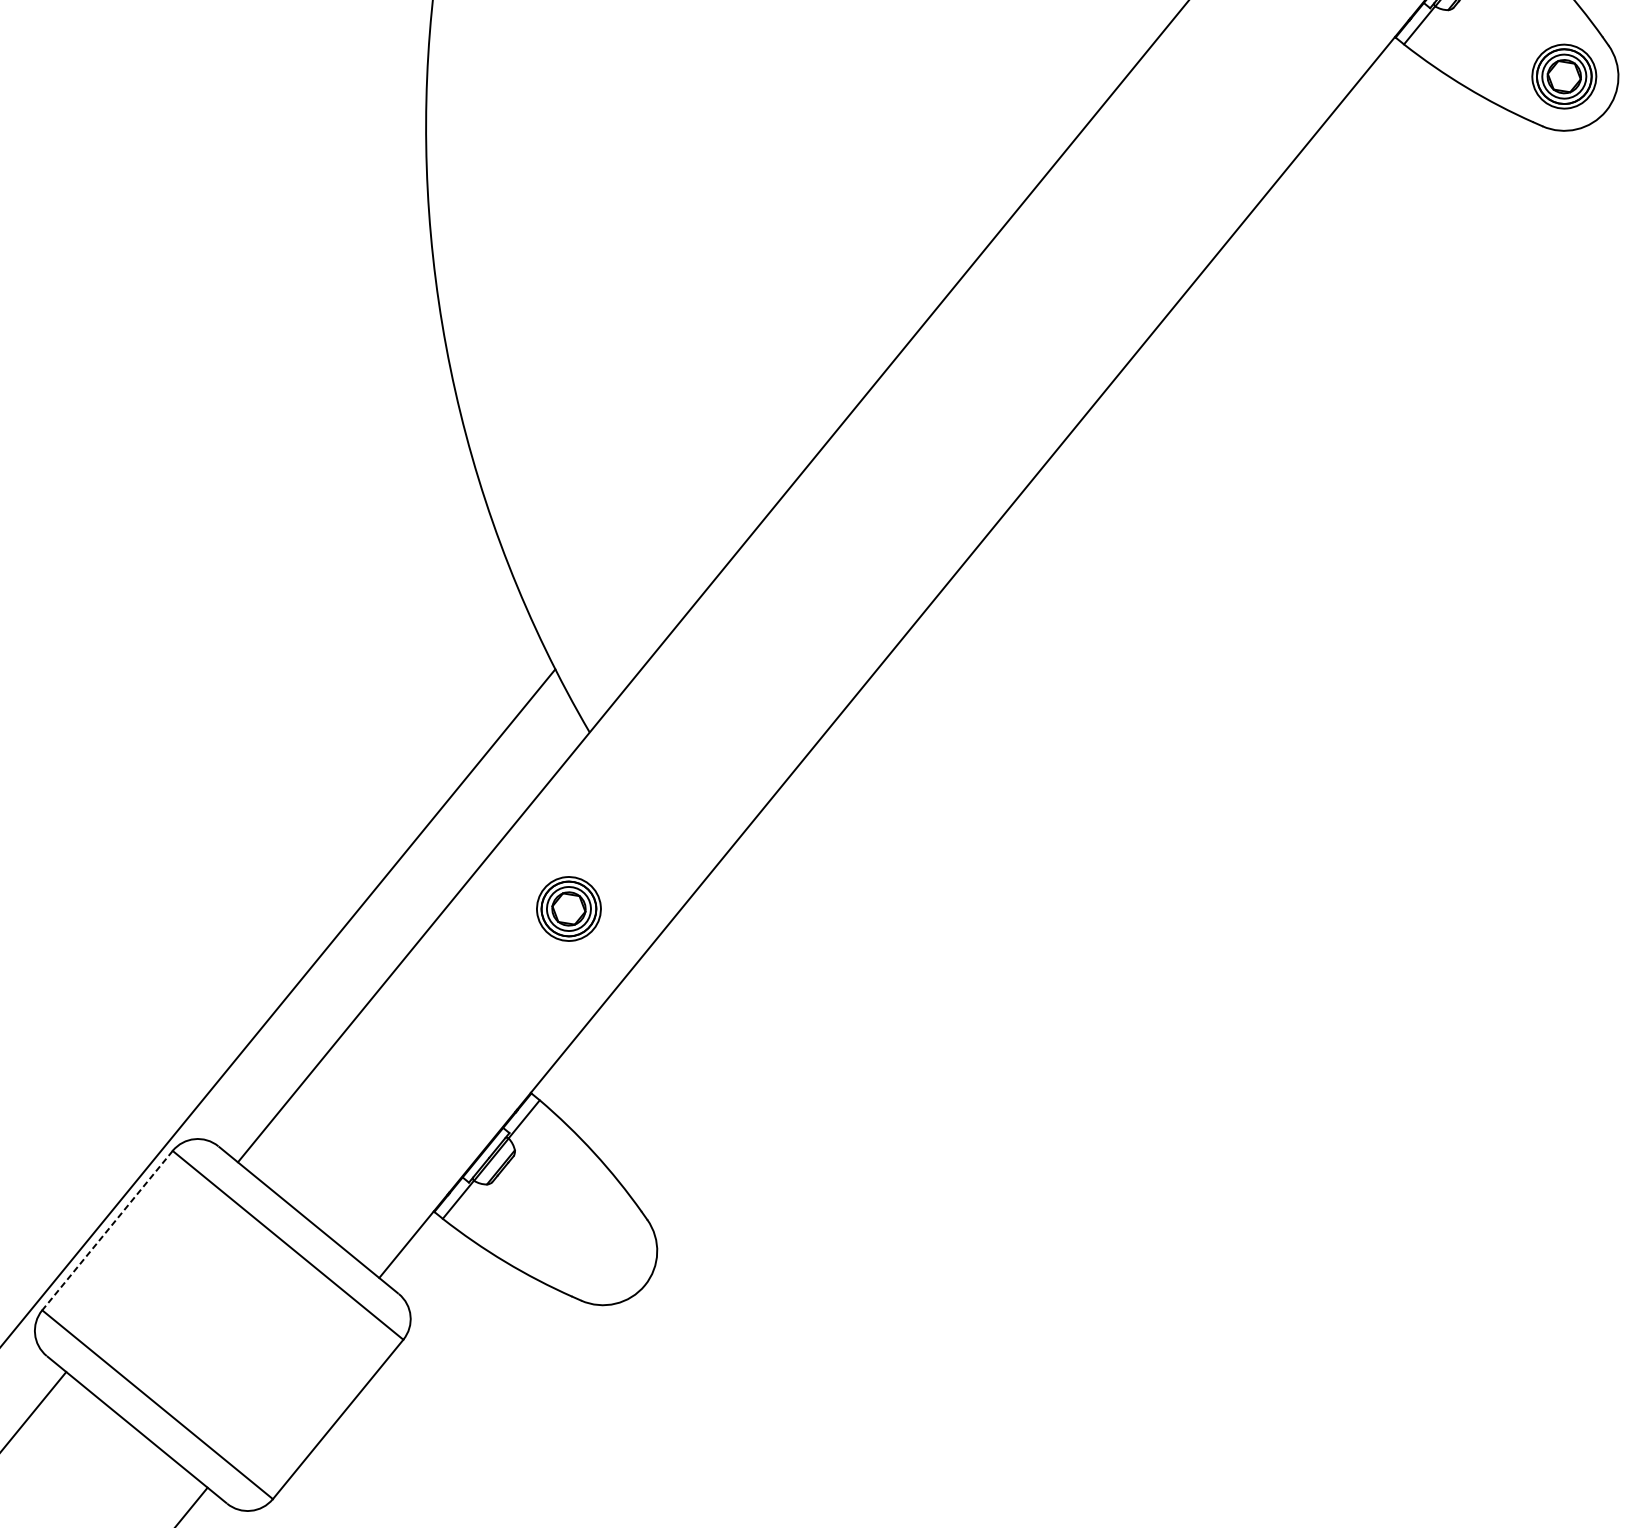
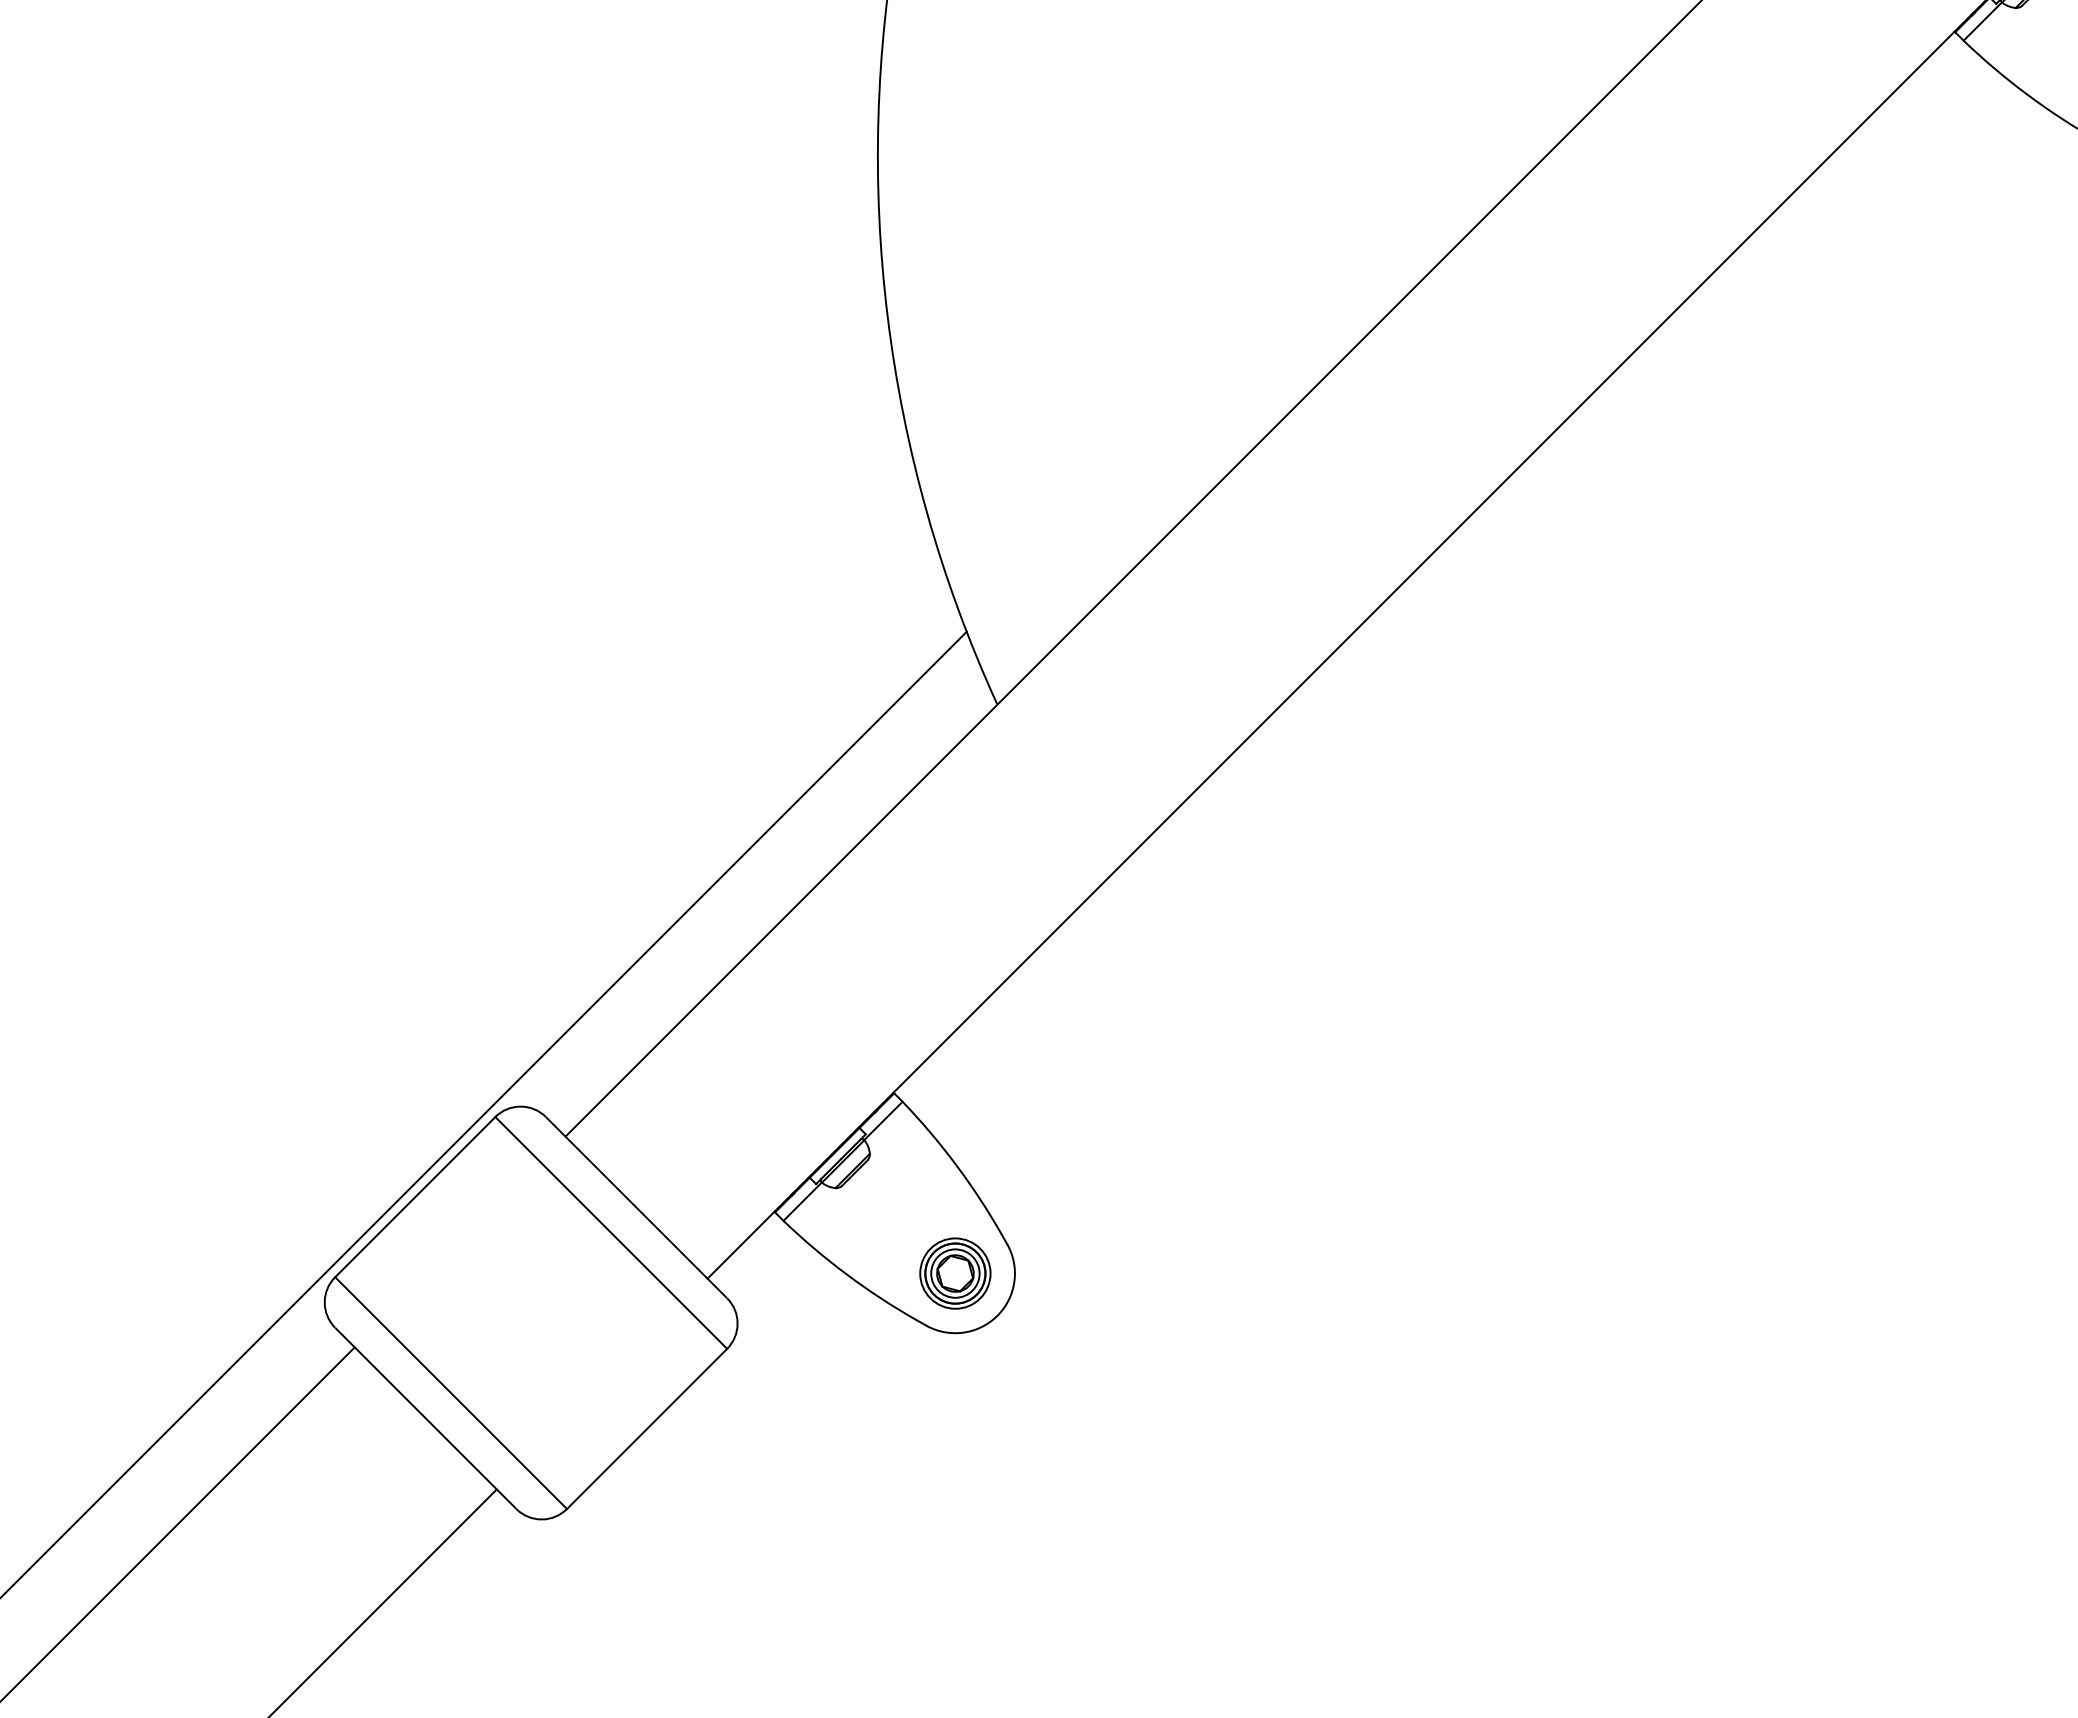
part: (569, 908) -> (955, 1273), moved
line: (106, 1231) -> (414, 1197), dashed -> solid

